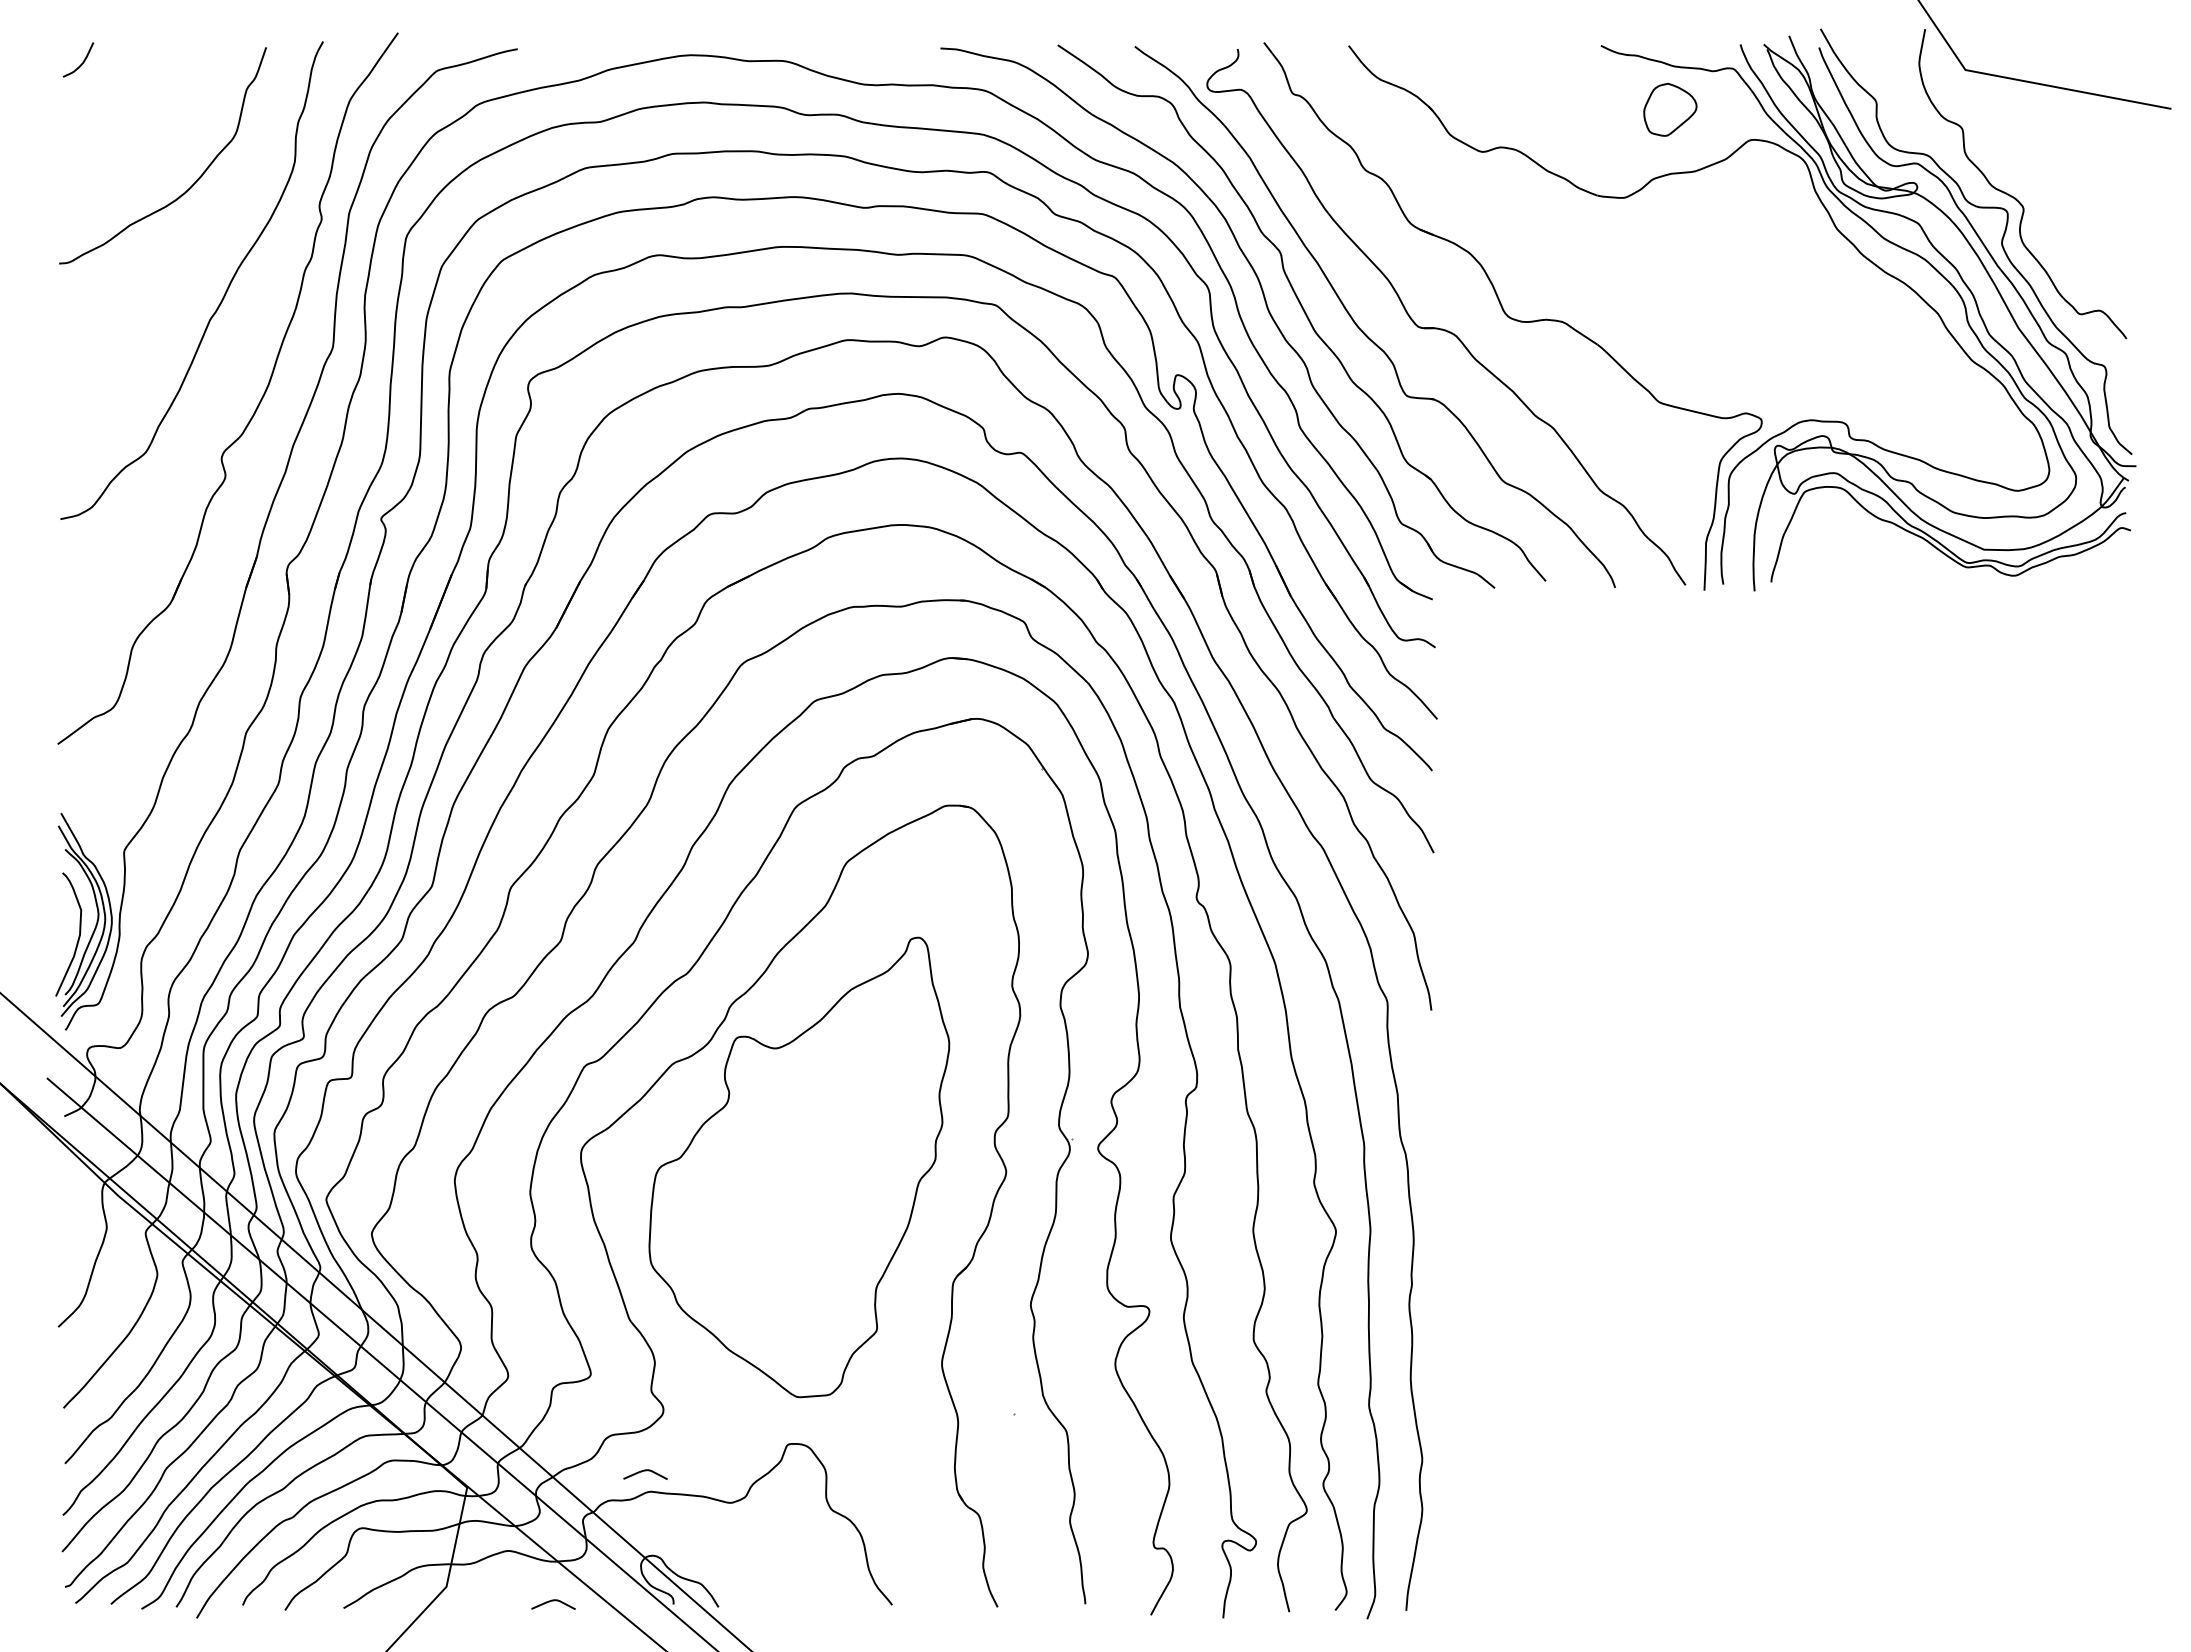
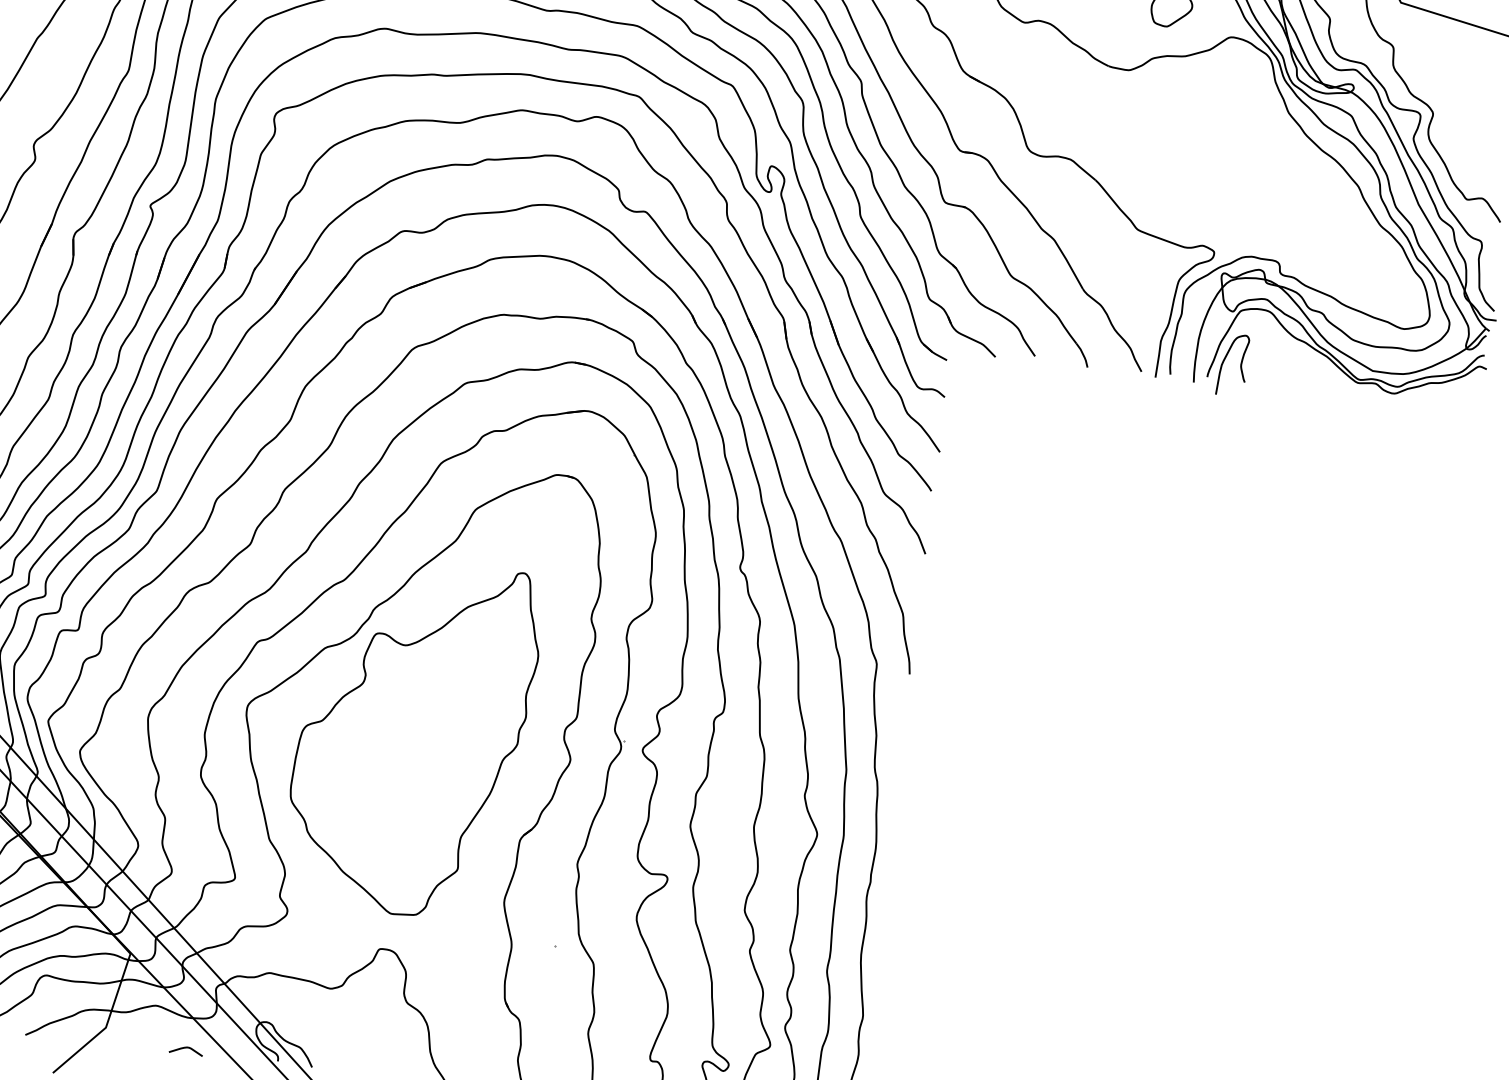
curve: (1812, 562) -> (1240, 365), added
curve: (645, 1471) -> (268, 957), removed

